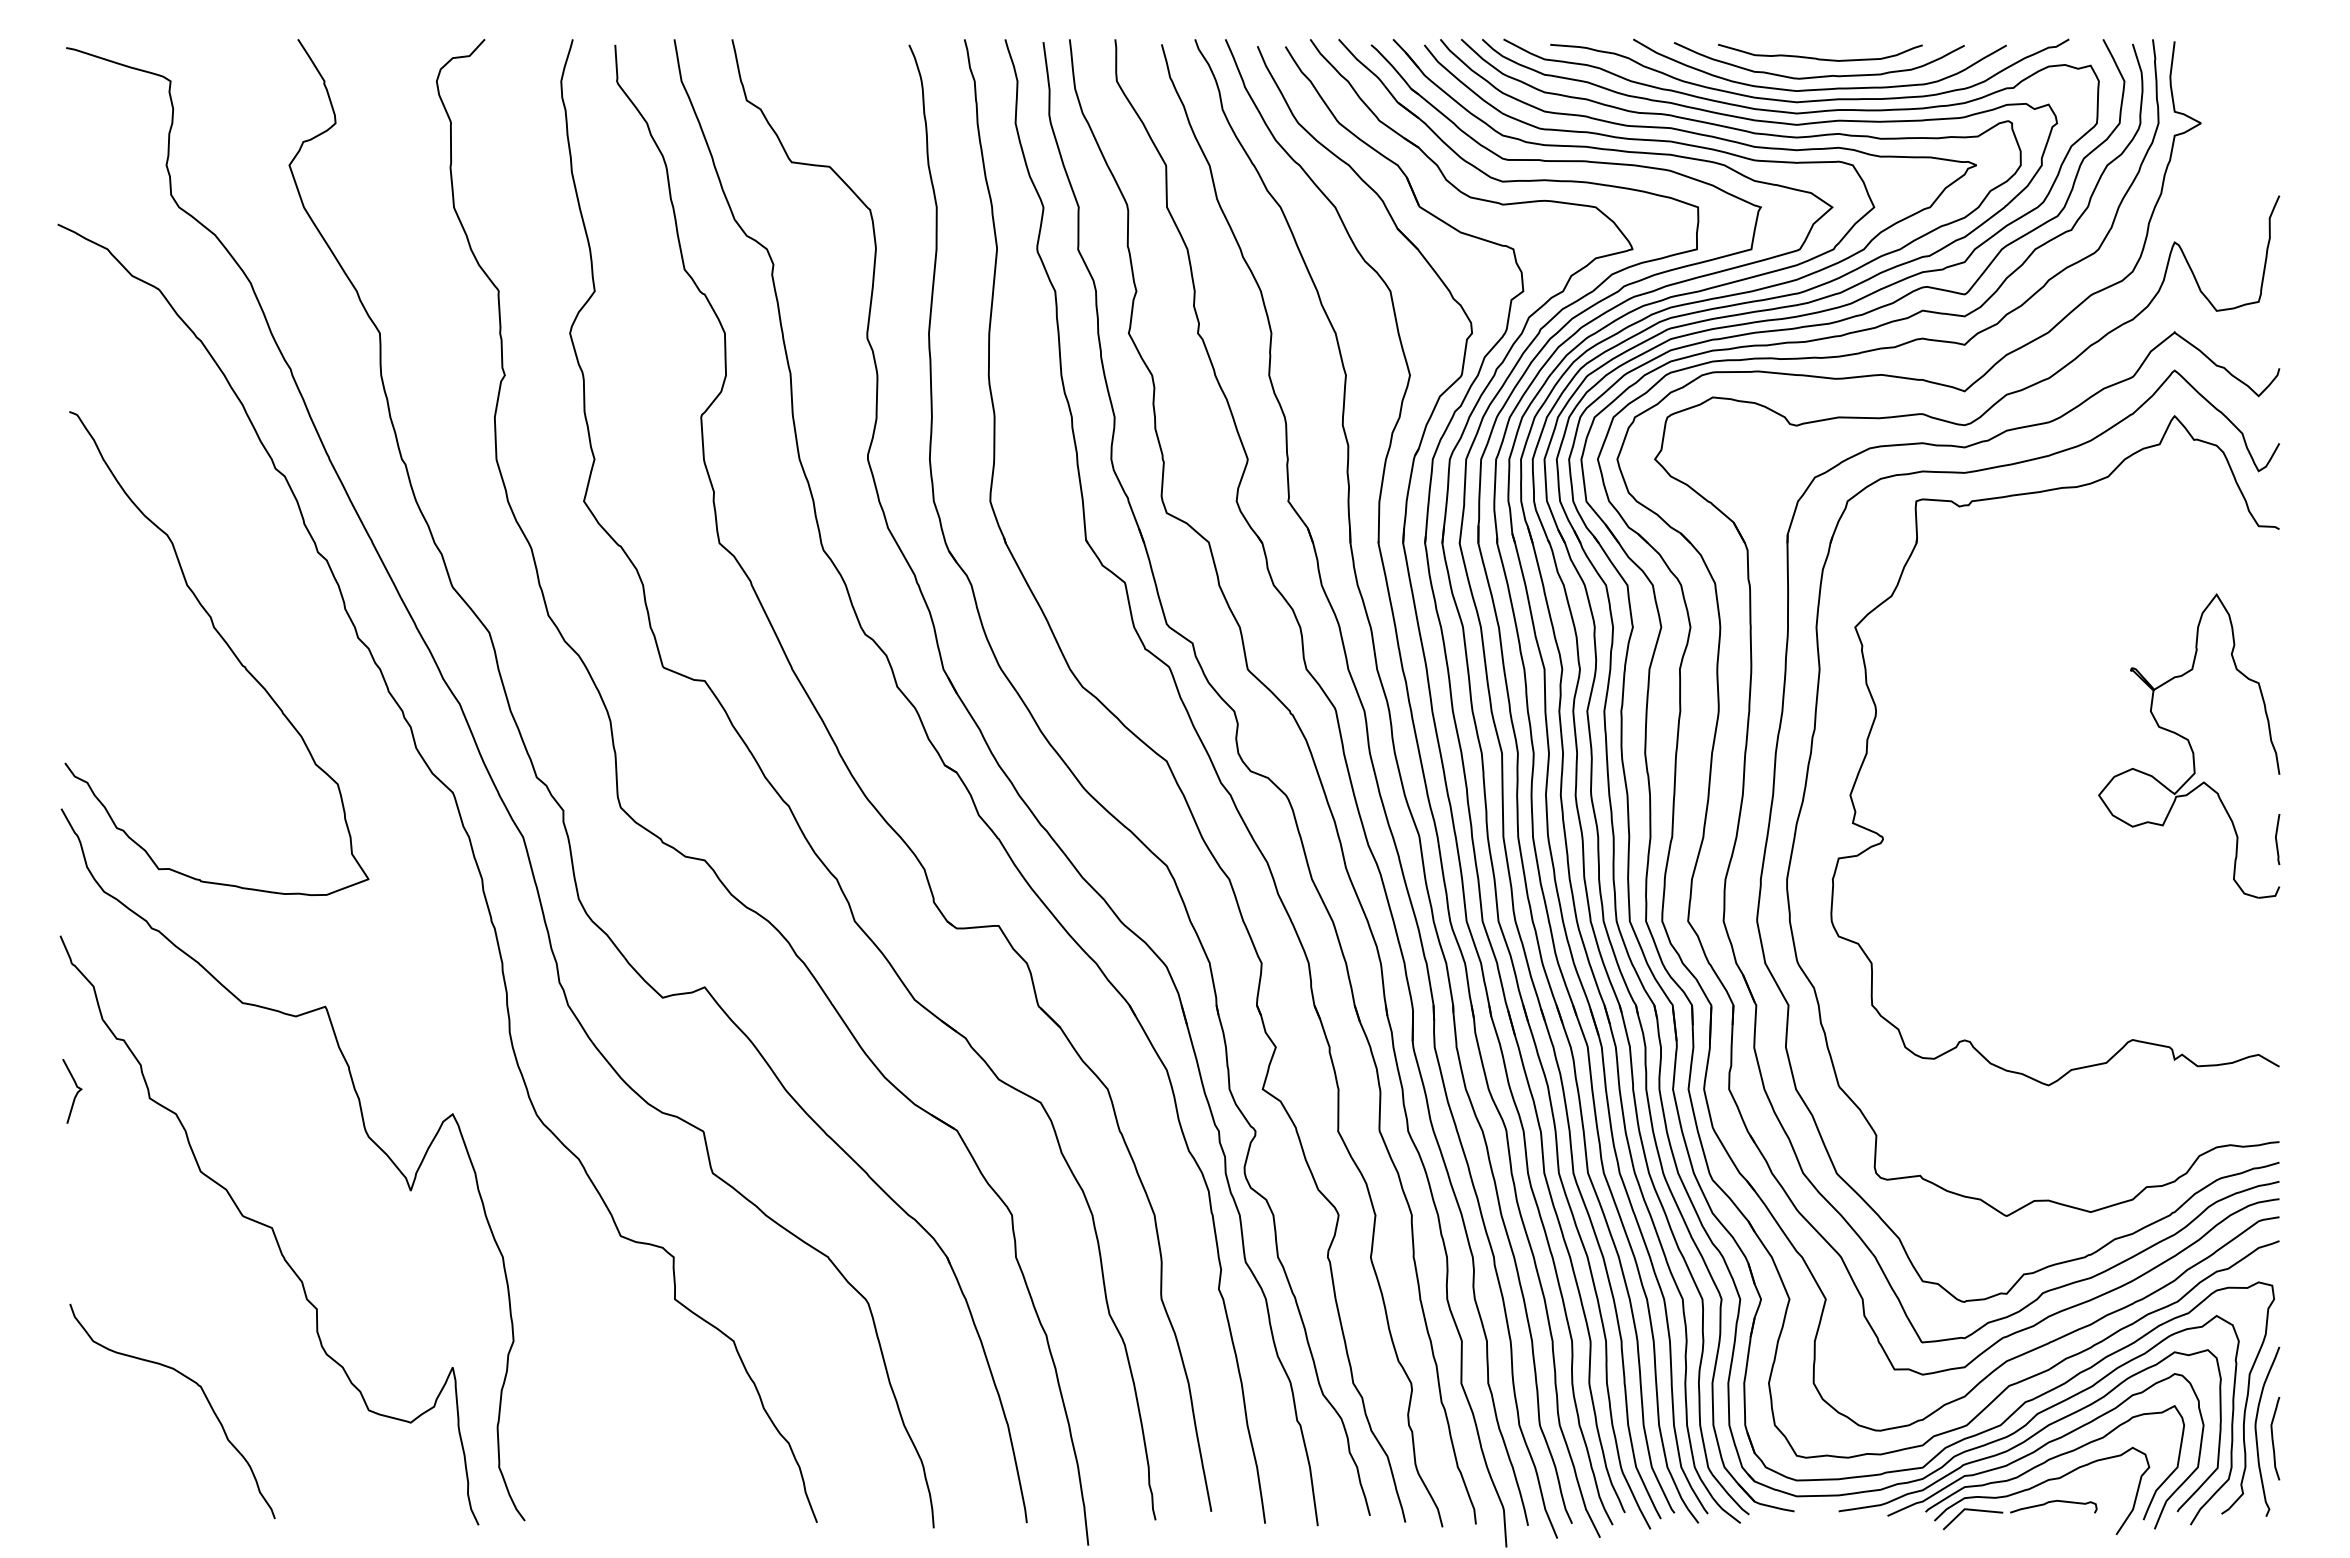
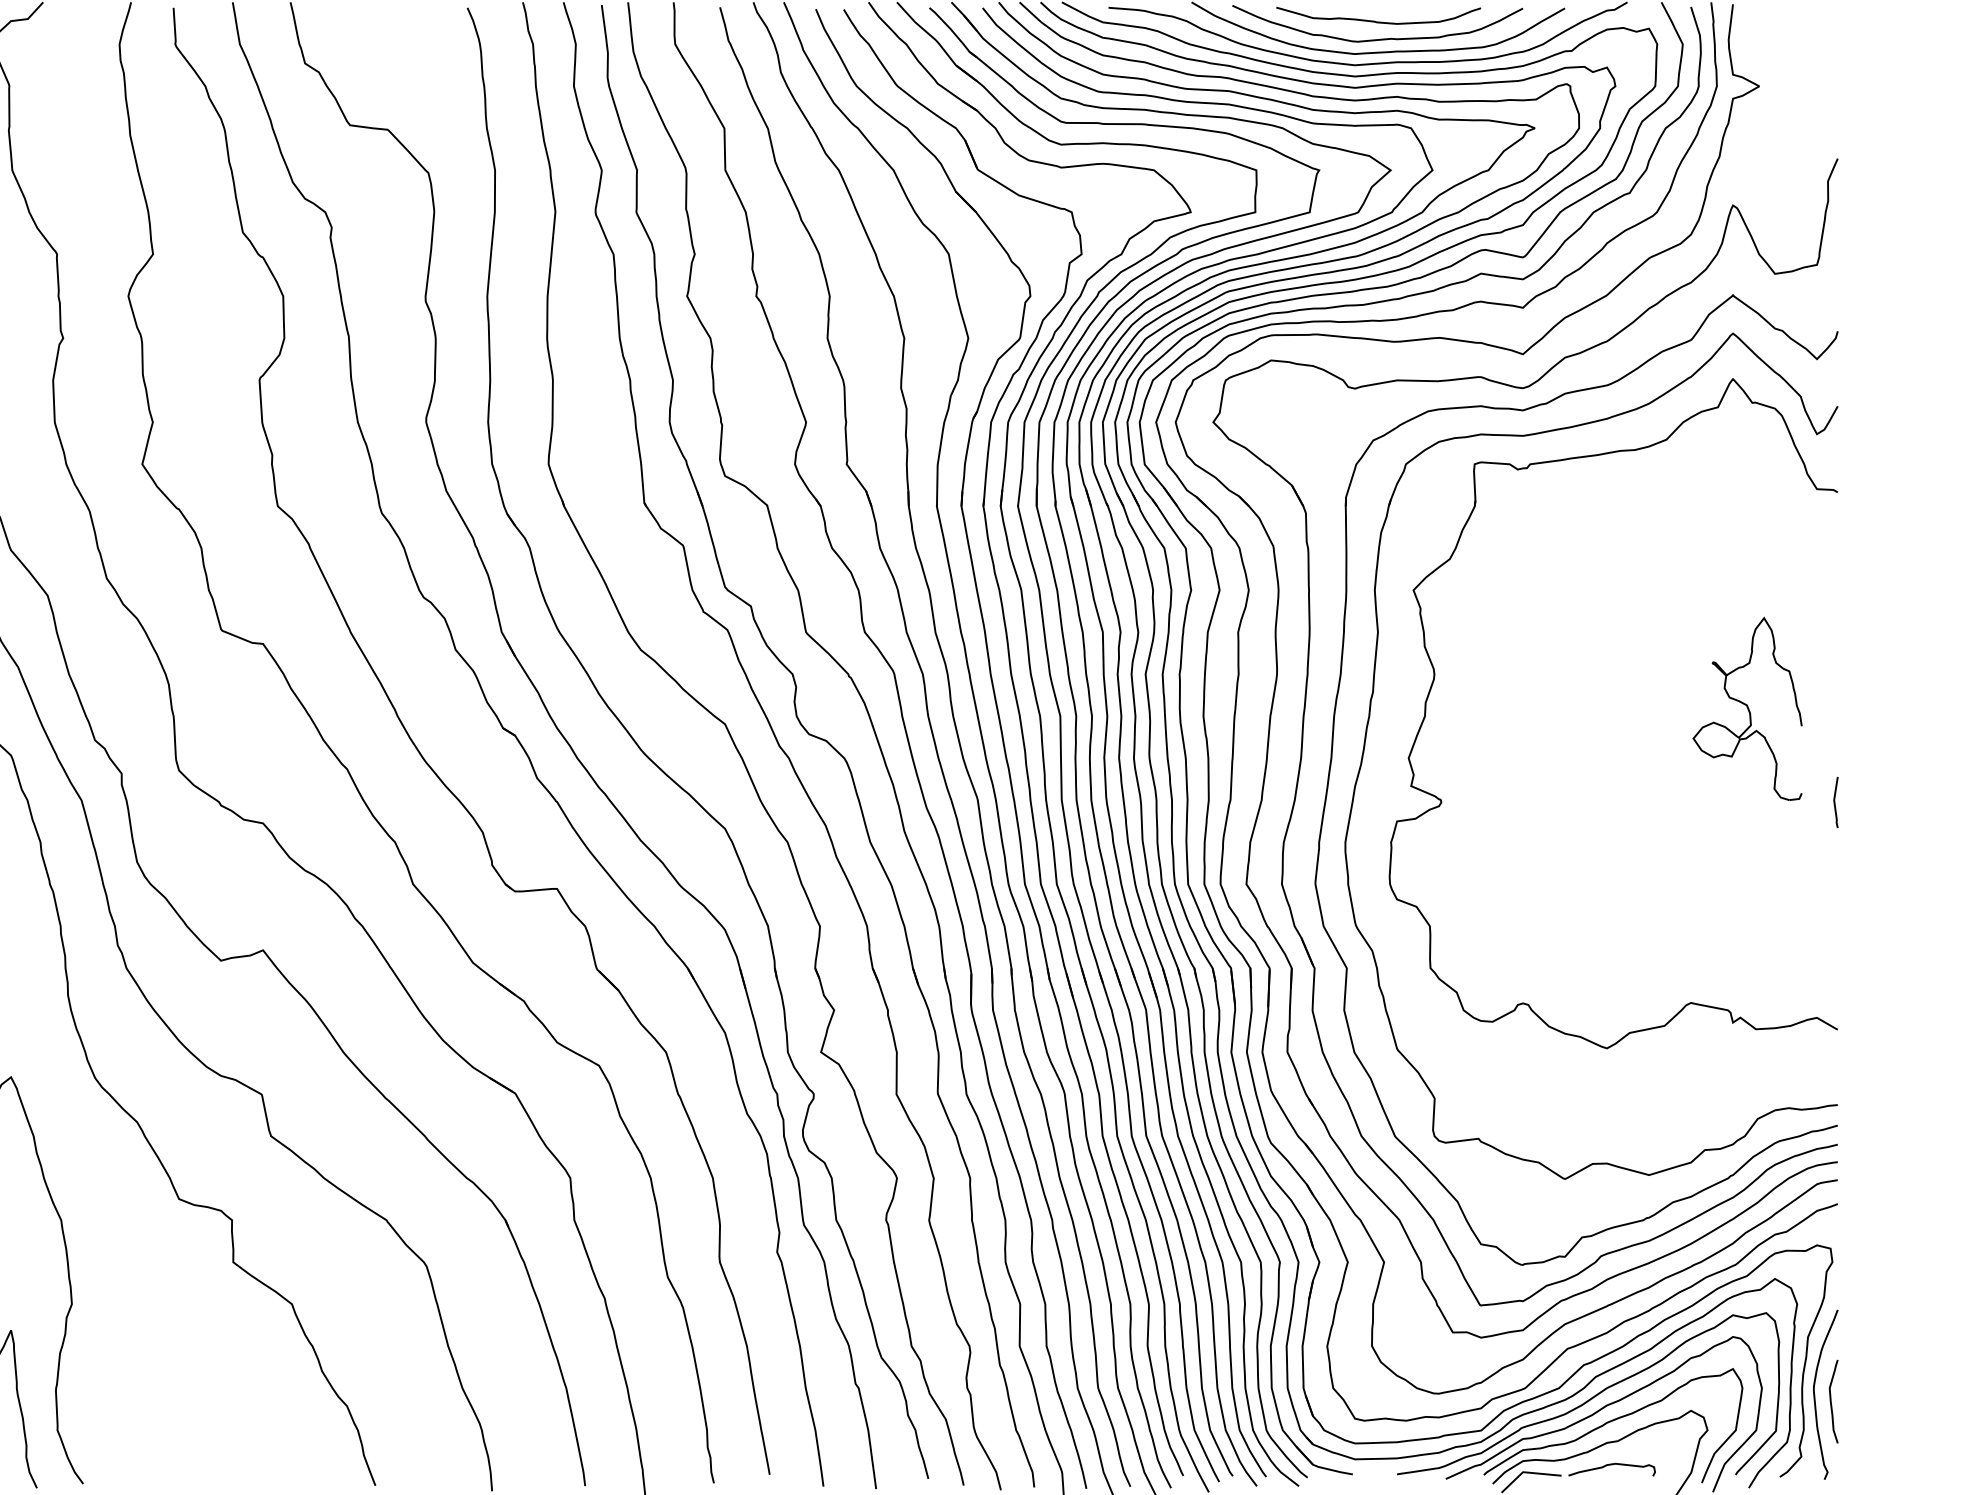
part: (2189, 745) -> (1747, 708), size x0.6

